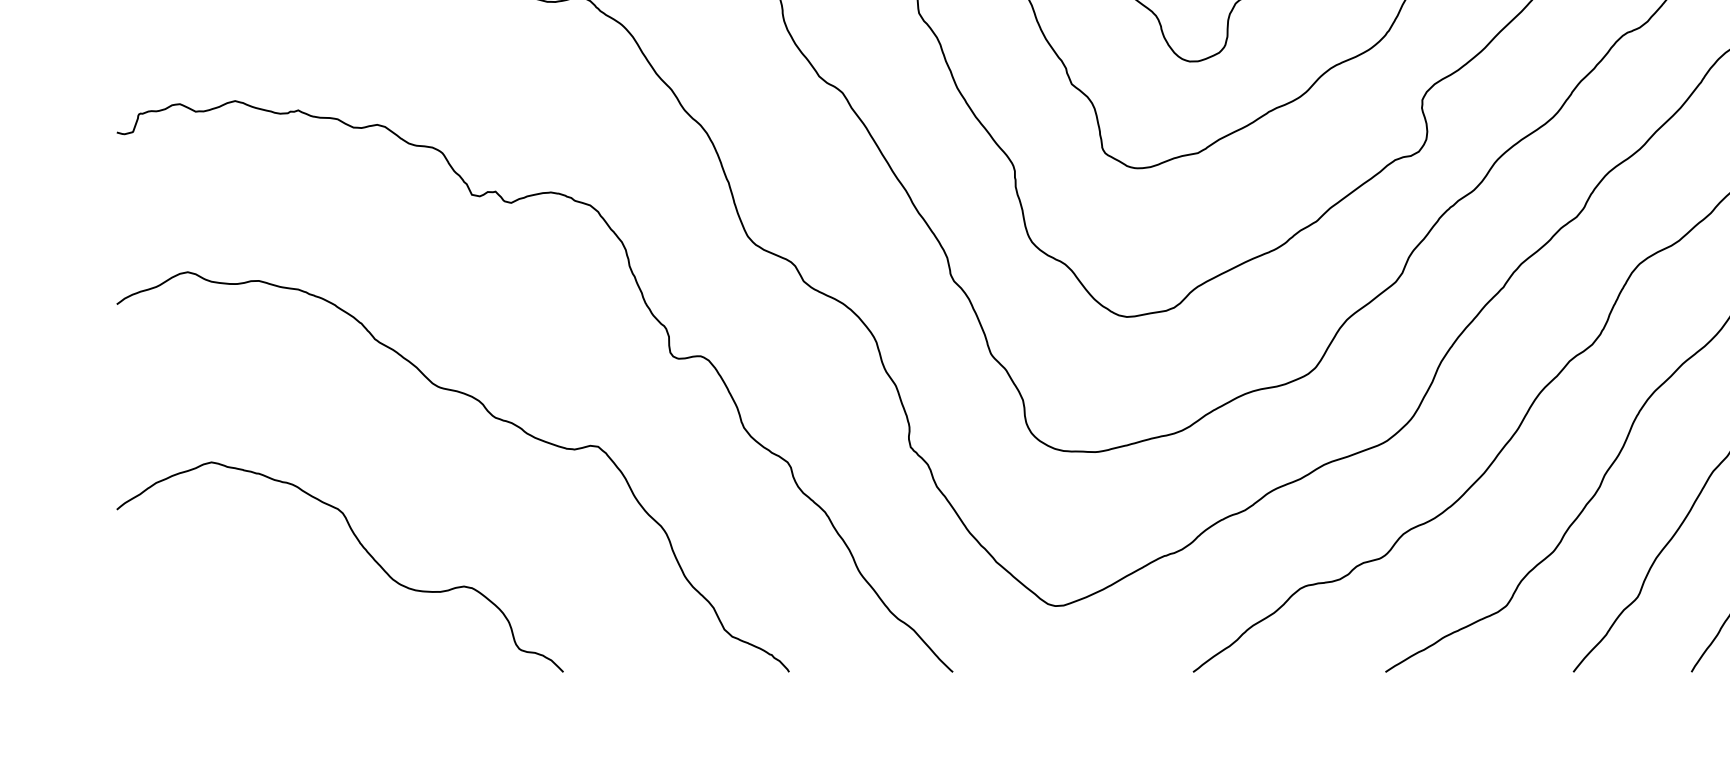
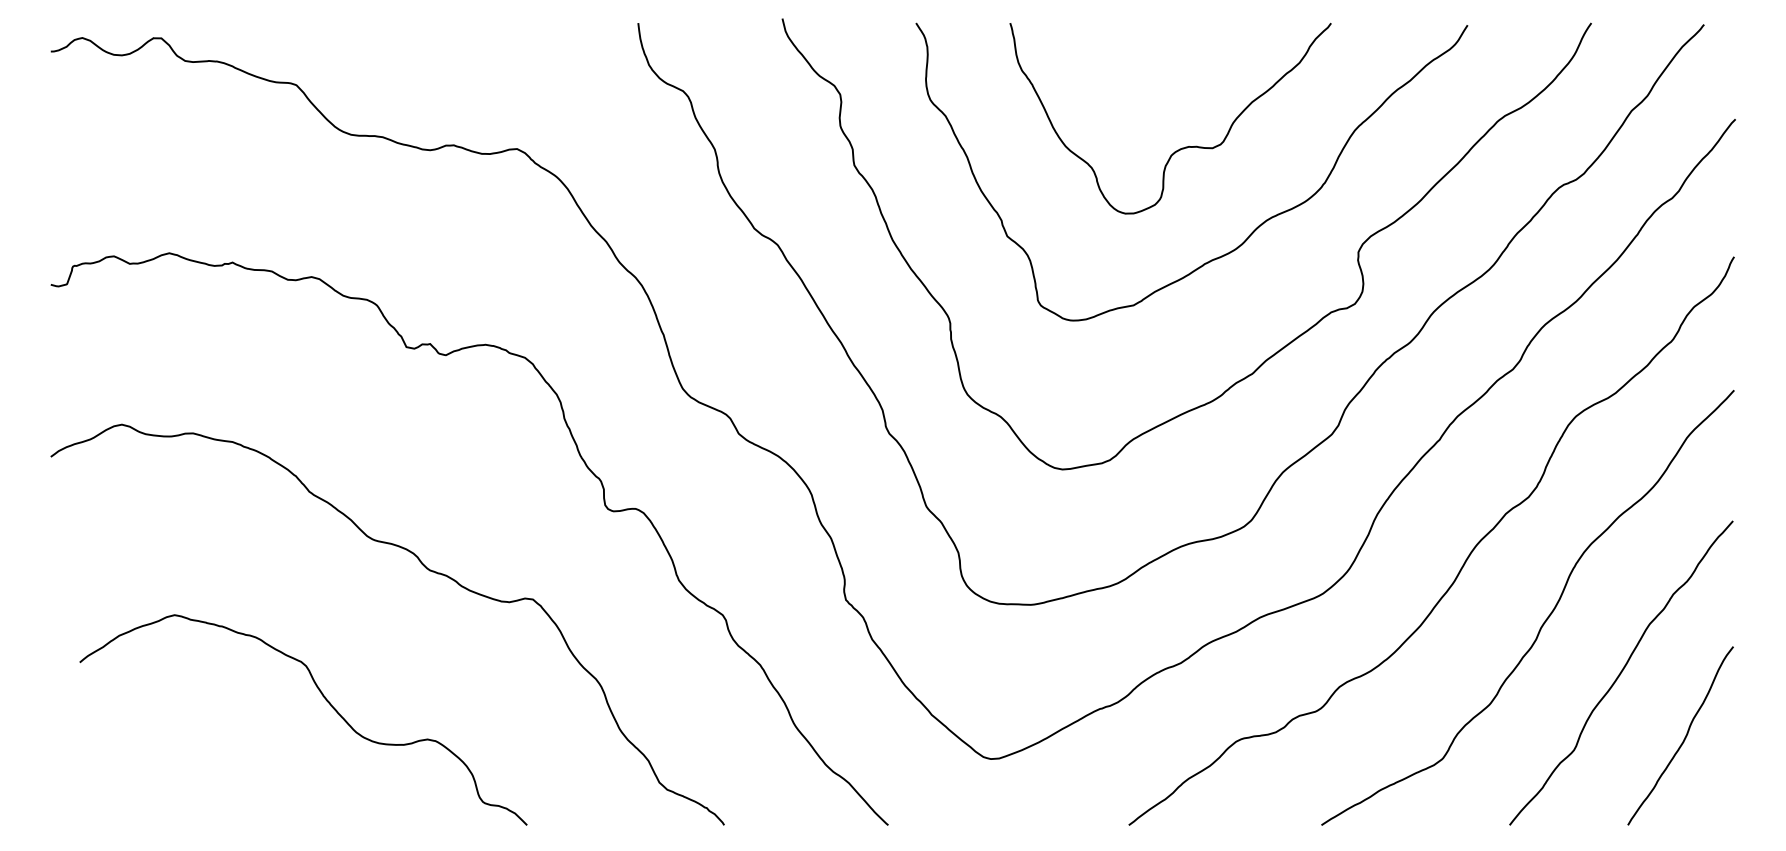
curve: (362, 547) -> (325, 700), moved

